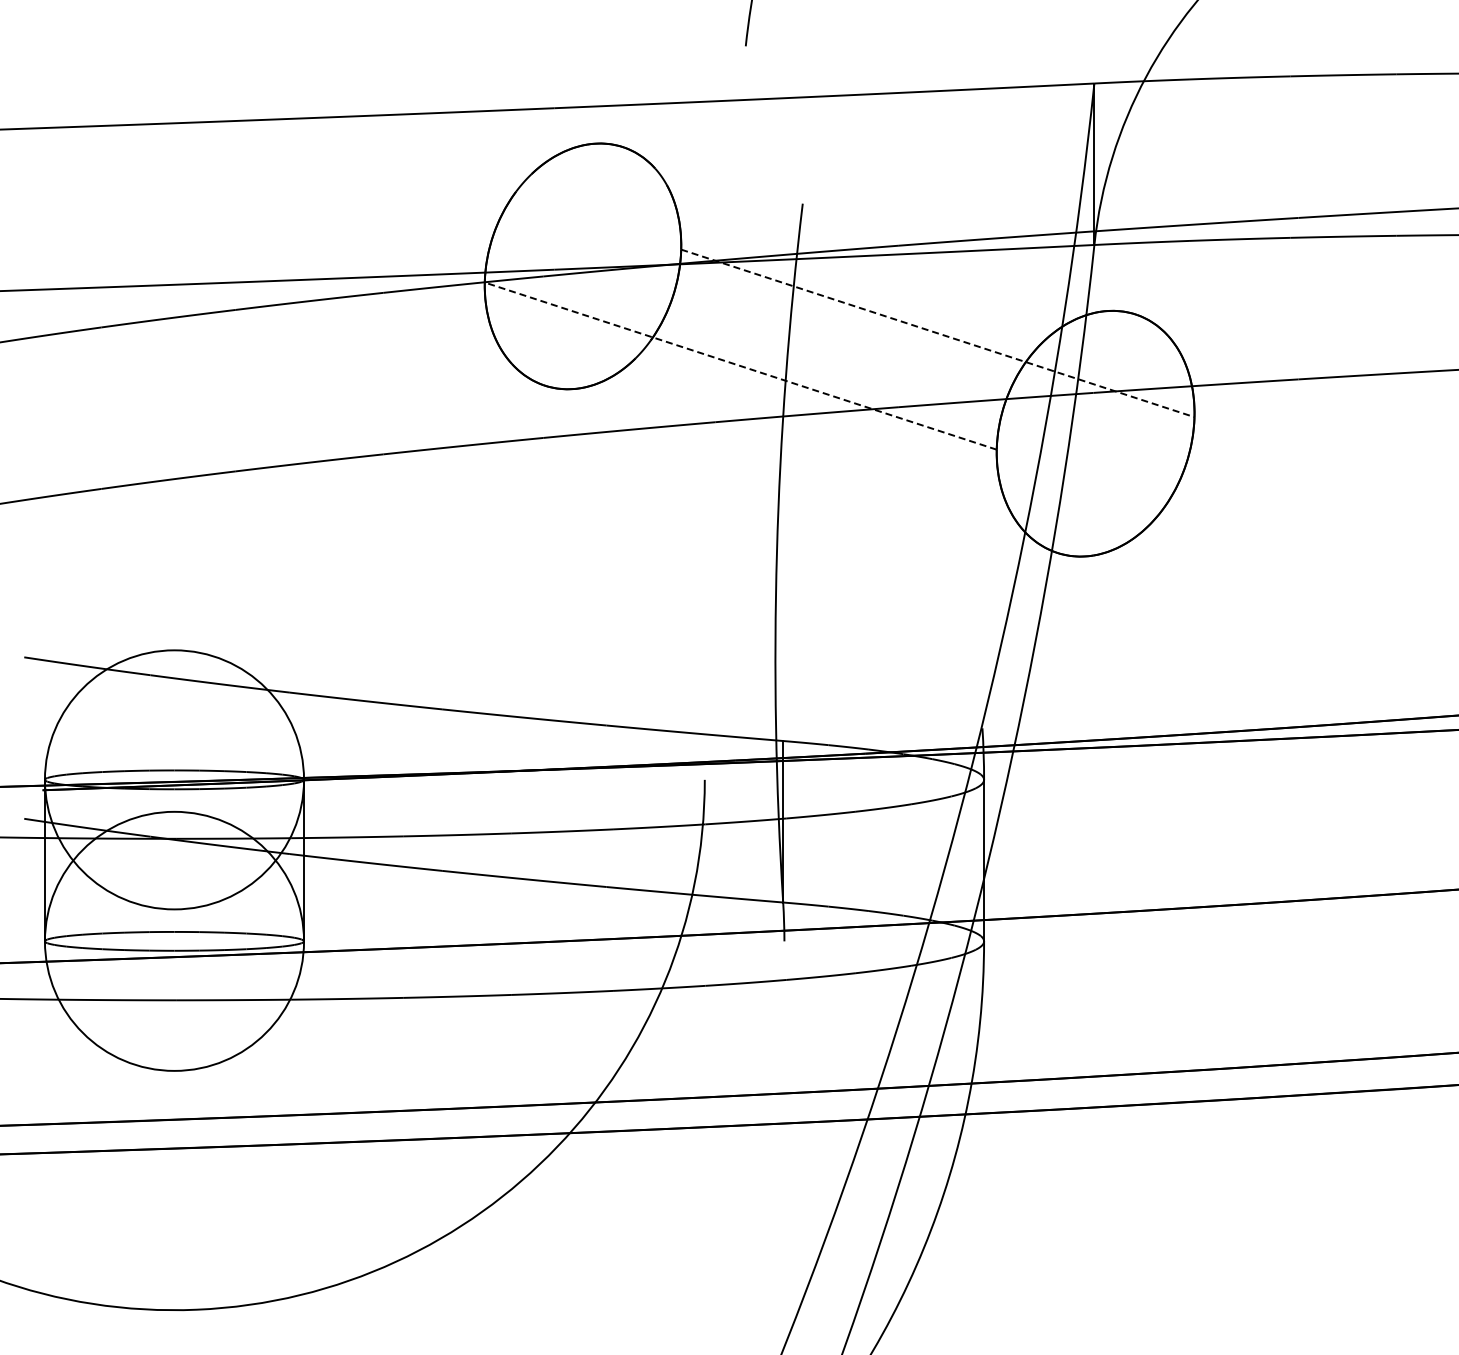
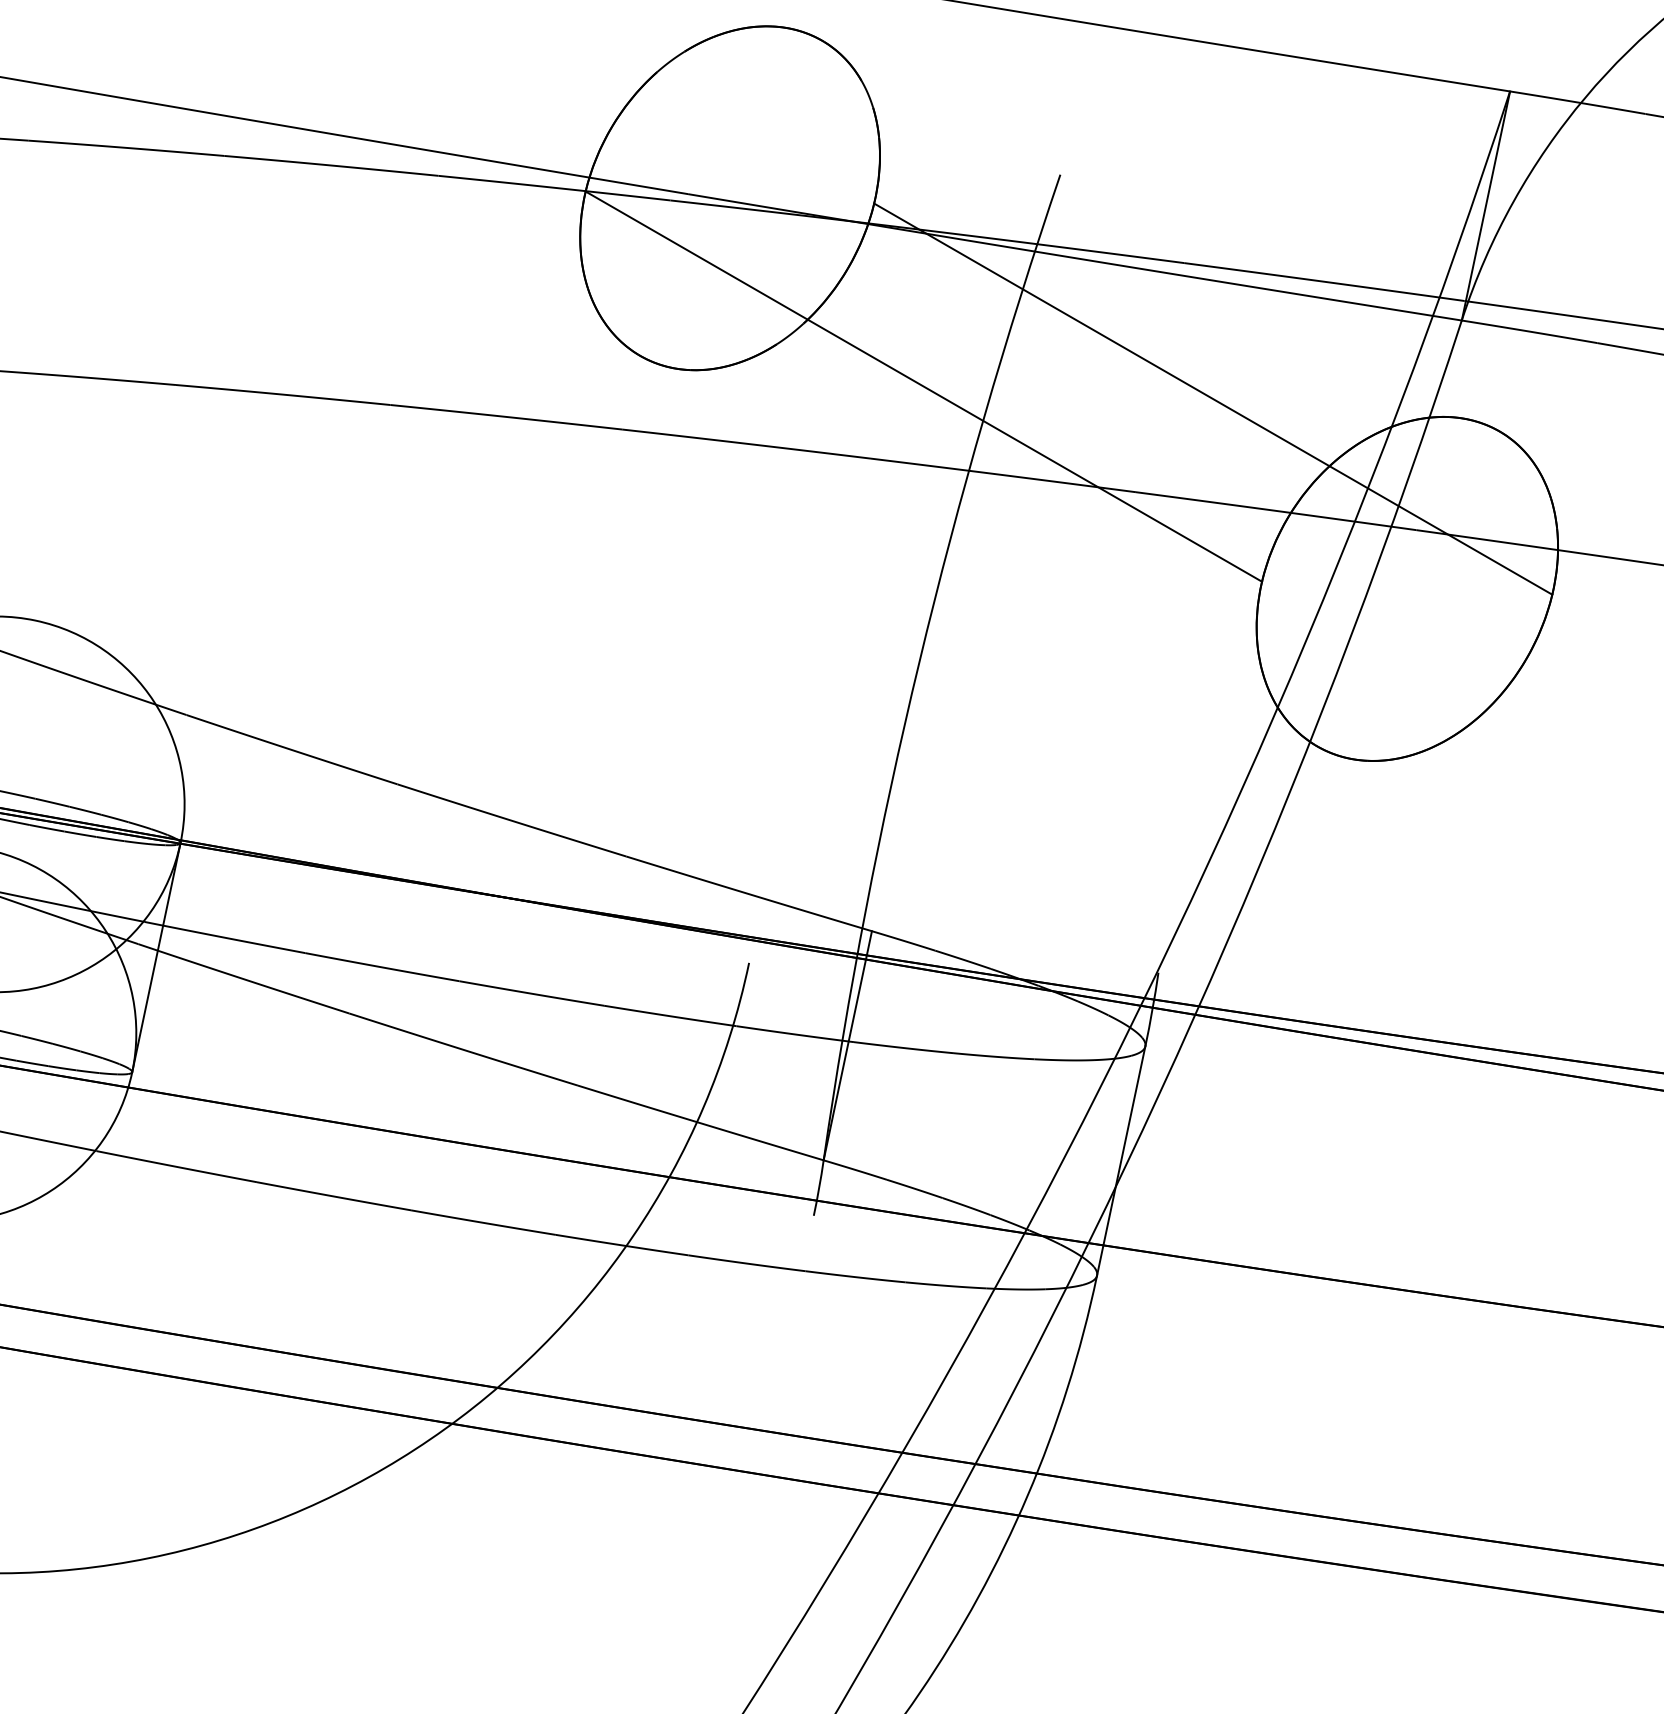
line: (937, 333) -> (1212, 399), dashed -> solid
line: (740, 365) -> (923, 385), dashed -> solid

